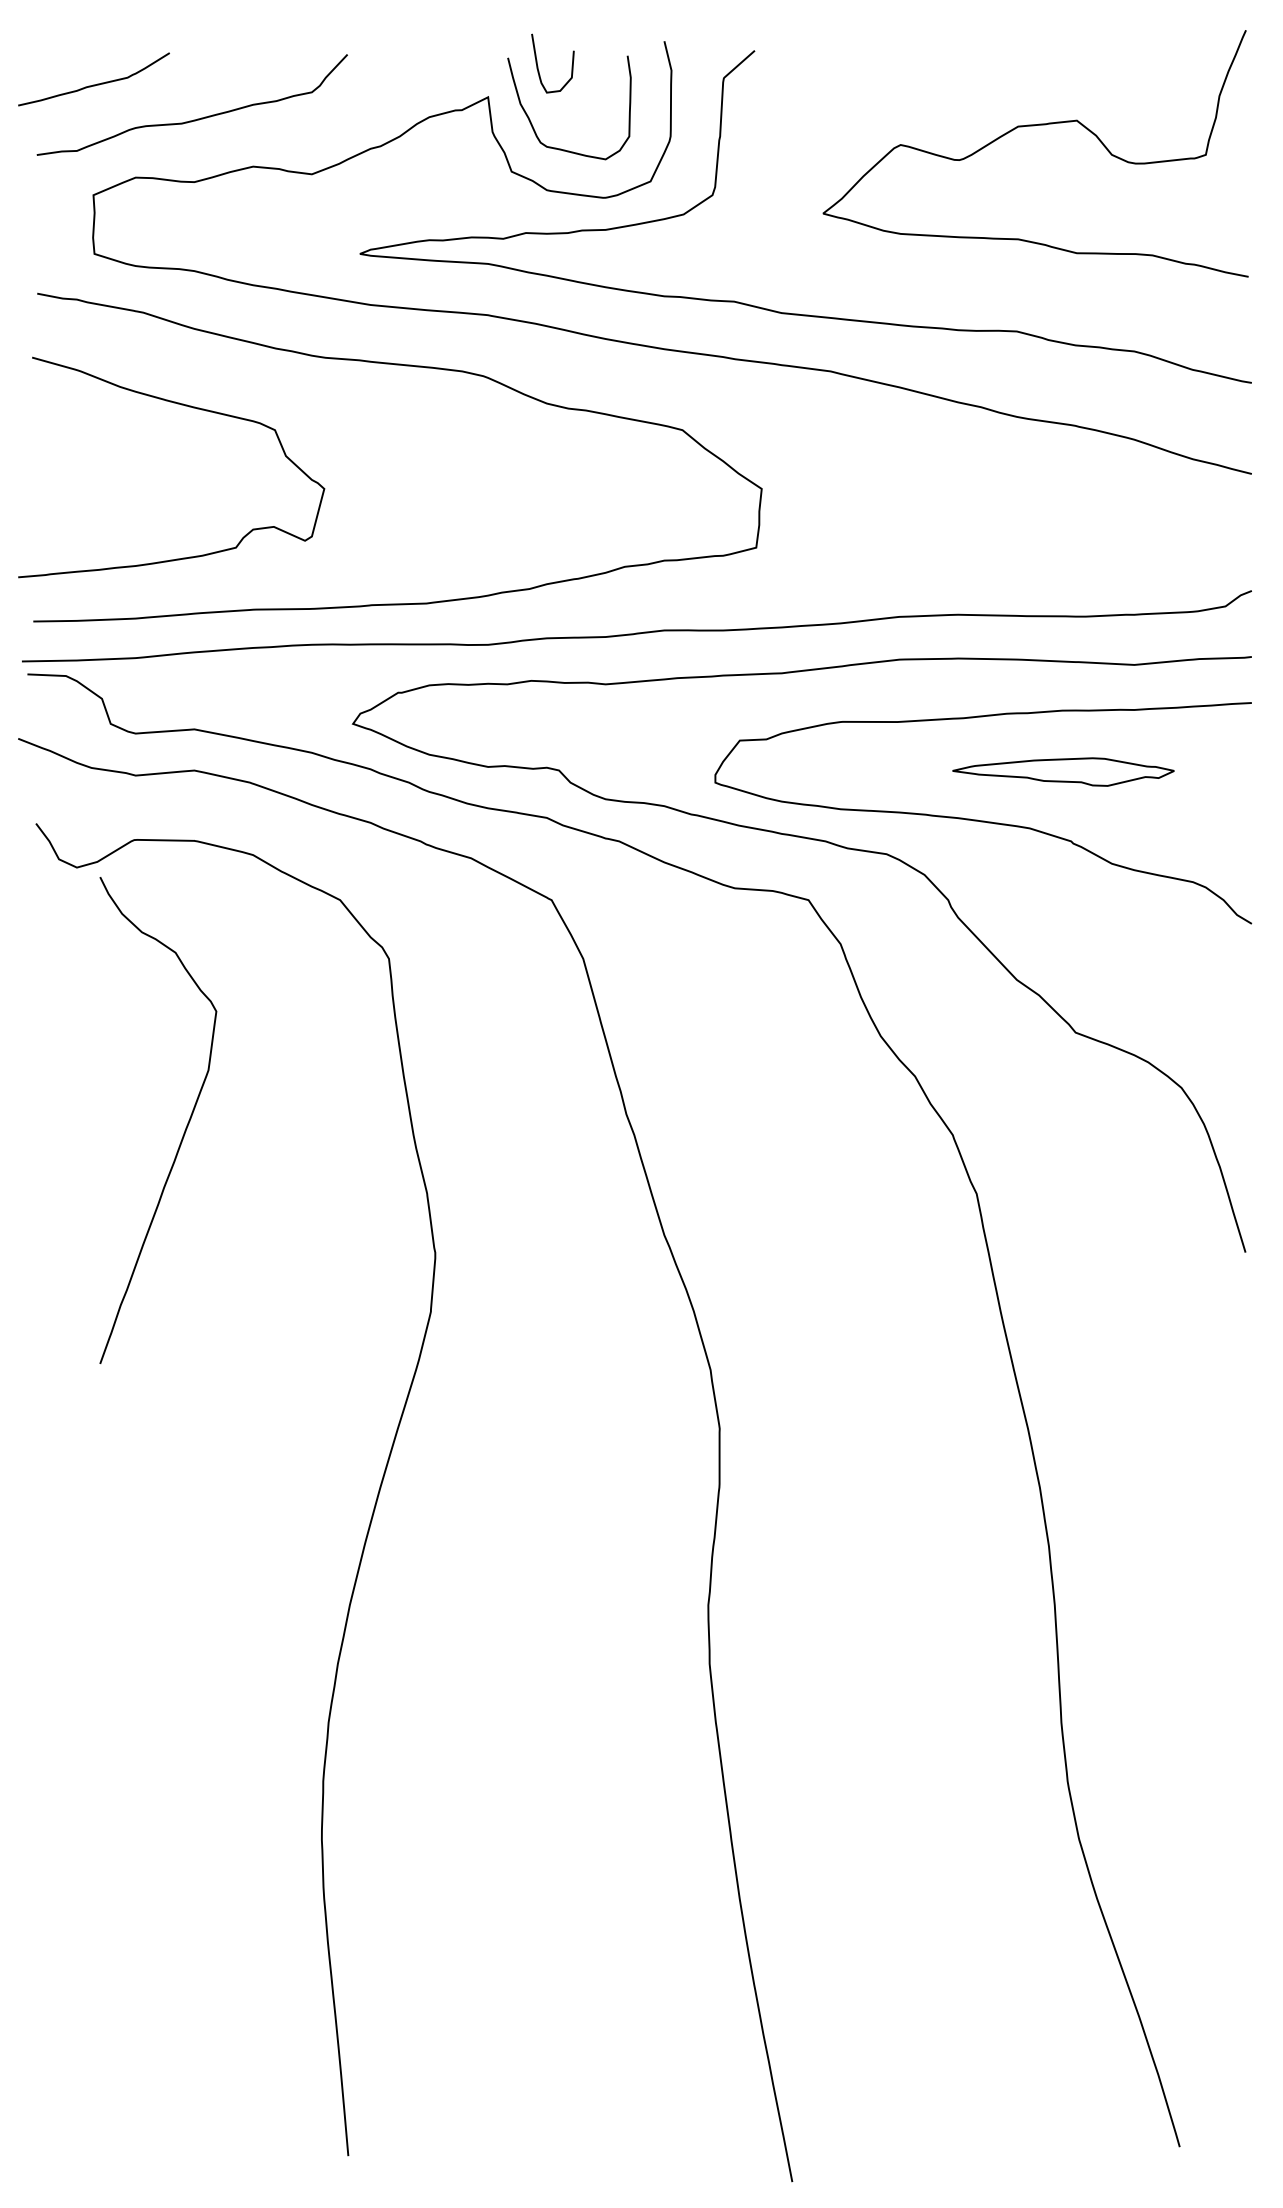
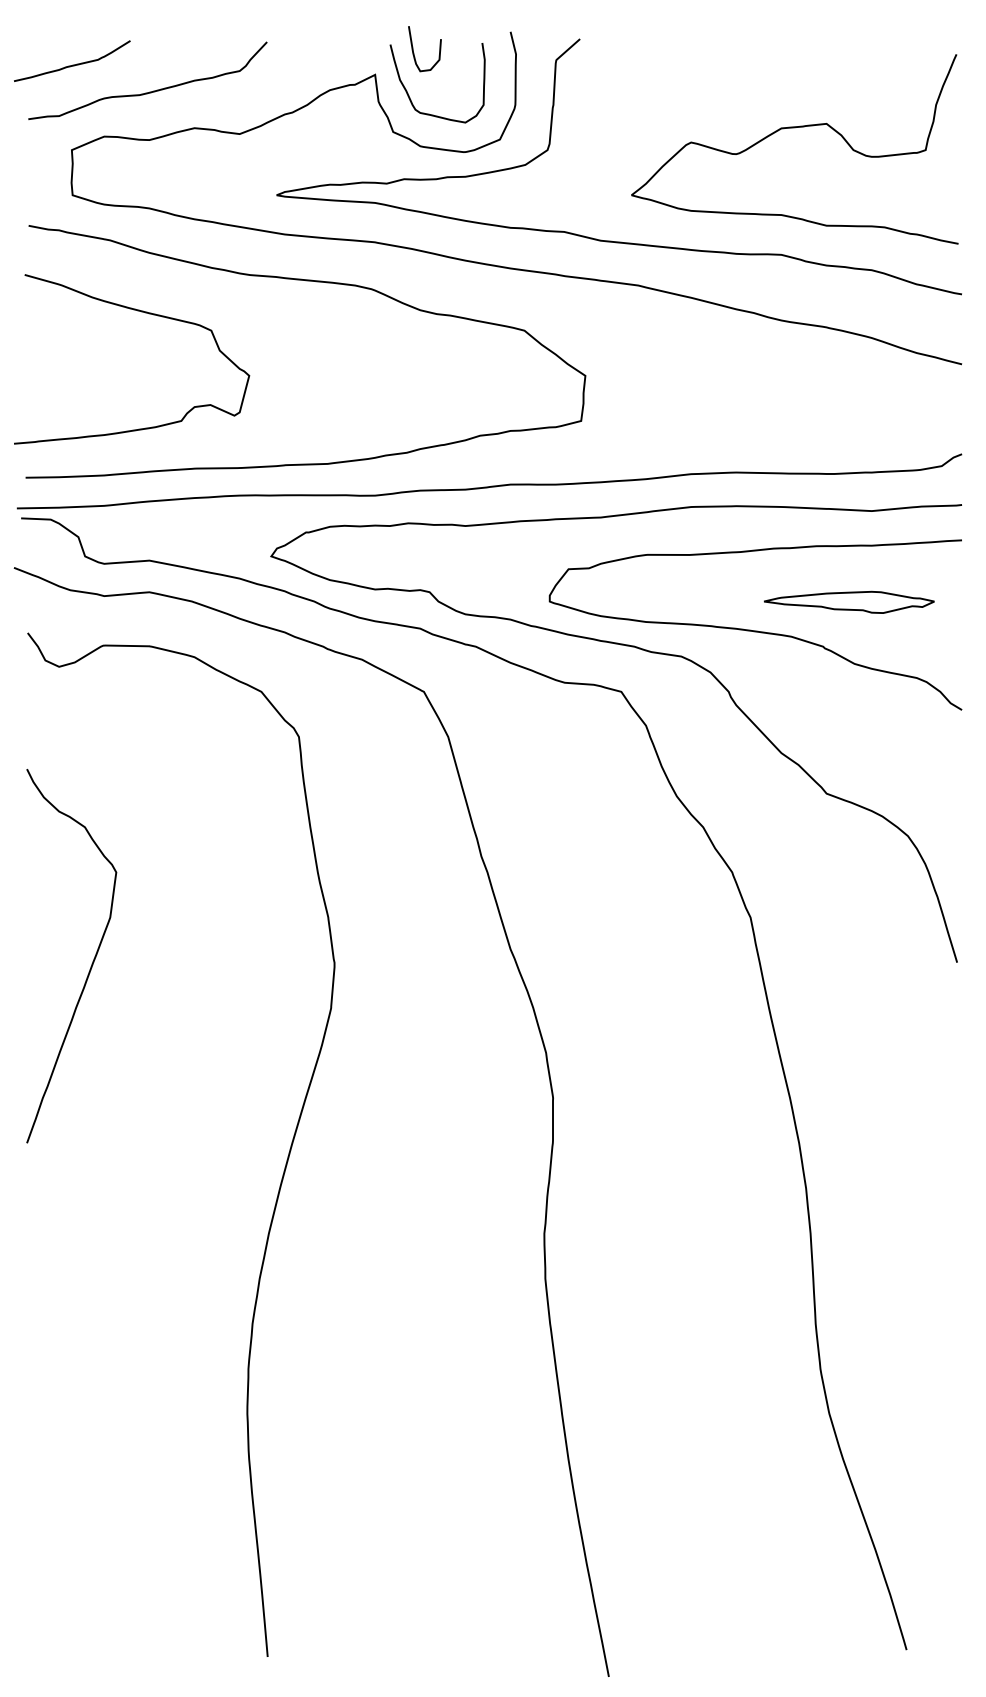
curve: (1035, 126) -> (794, 128), moved
part: (1063, 770) -> (849, 601), moved
curve: (184, 1130) -> (91, 963), moved

